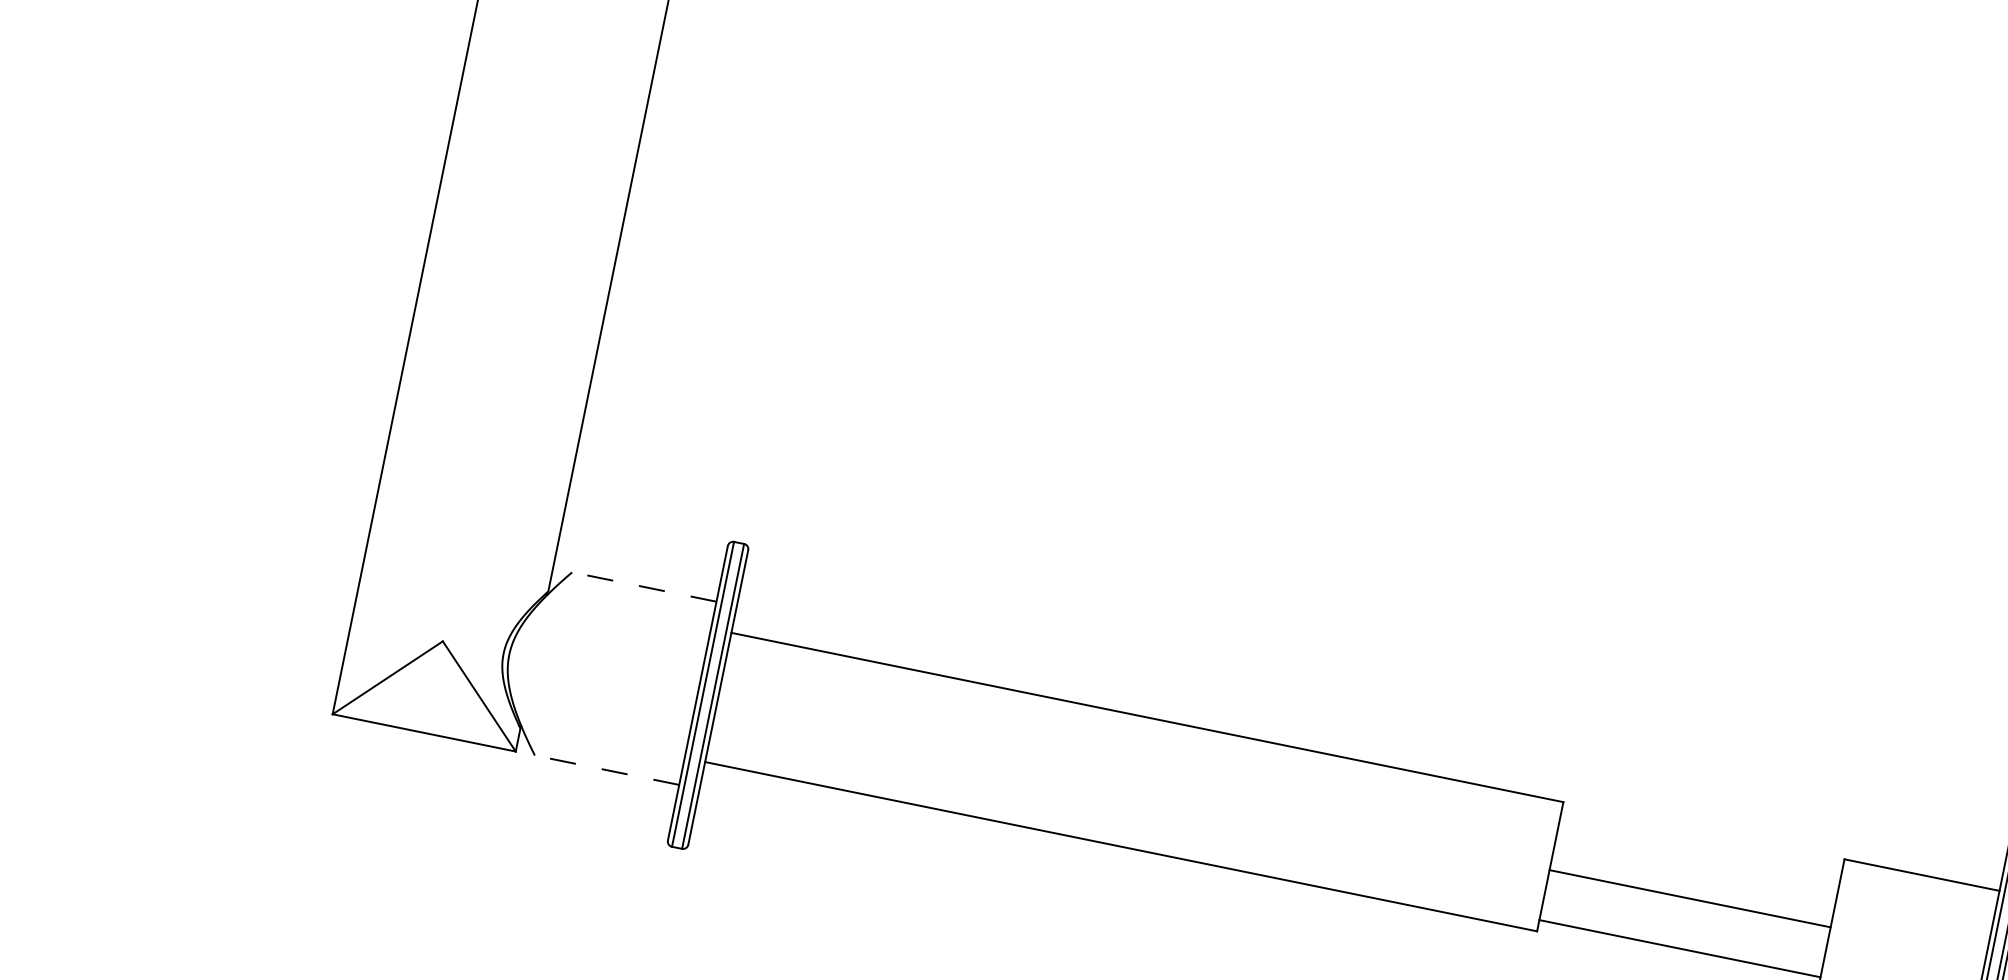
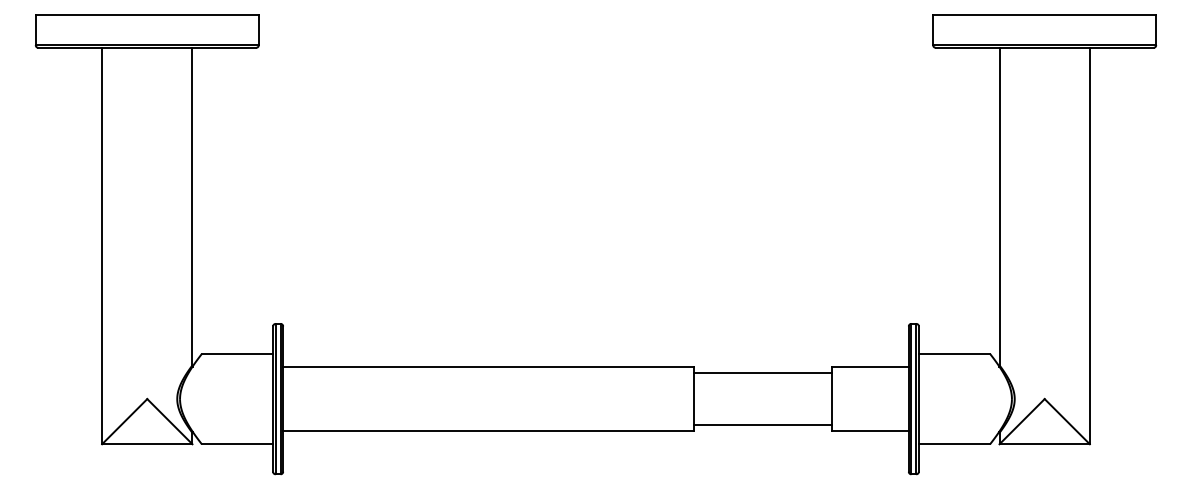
line: (644, 586) -> (237, 353), dashed -> solid
line: (606, 770) -> (237, 444), dashed -> solid
line: (1689, 897) -> (762, 372), moved

